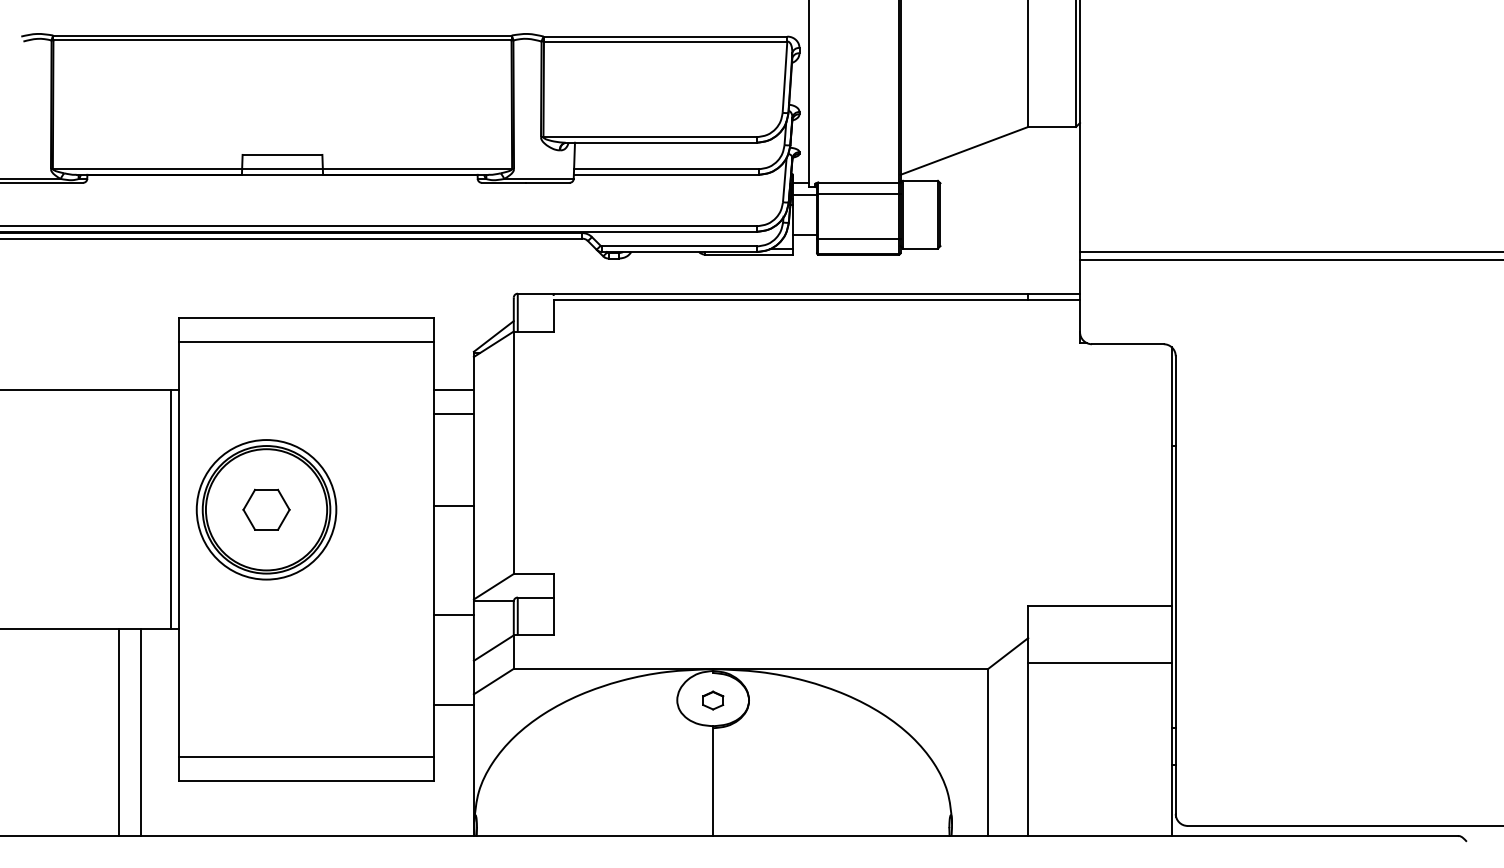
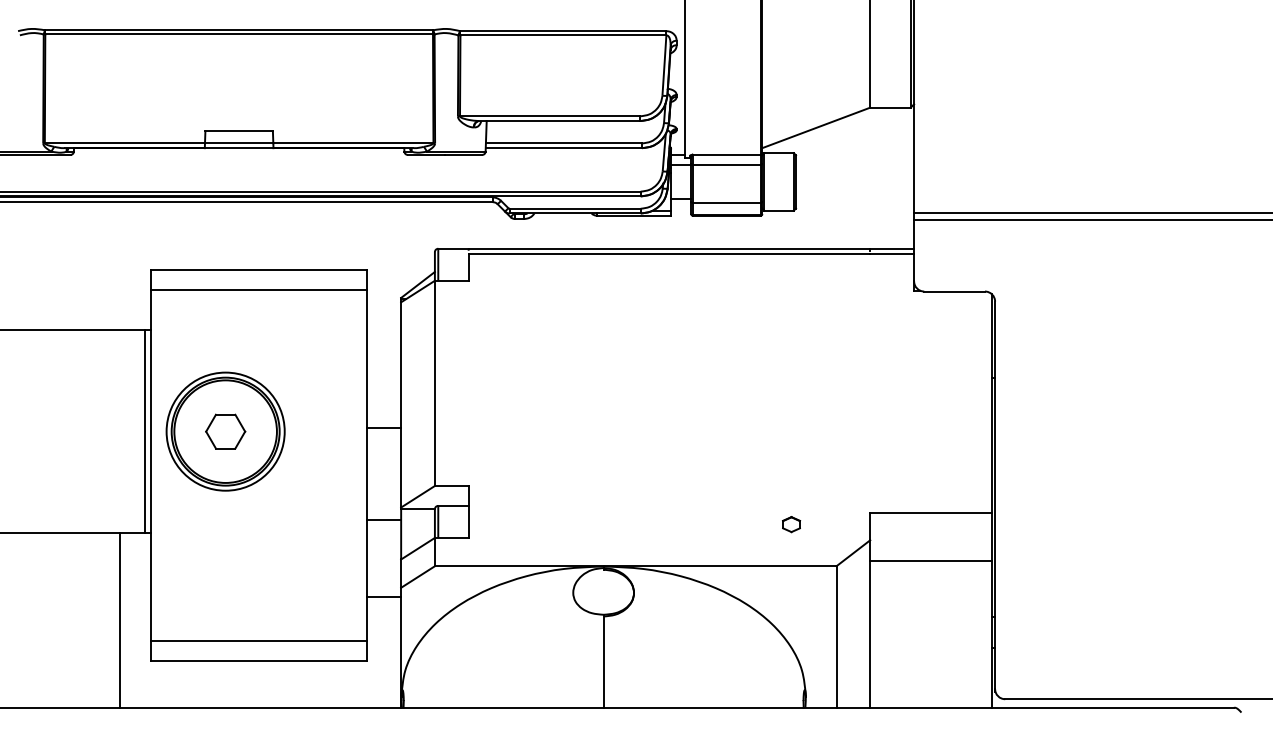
line: (453, 390) -> (383, 330), removed
line: (453, 414) -> (383, 350), removed
part: (713, 700) -> (791, 524), moved
line: (118, 732) -> (100, 620), removed

